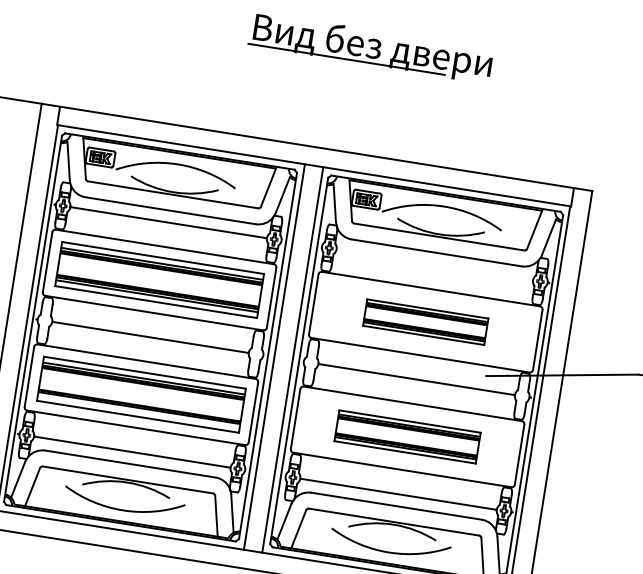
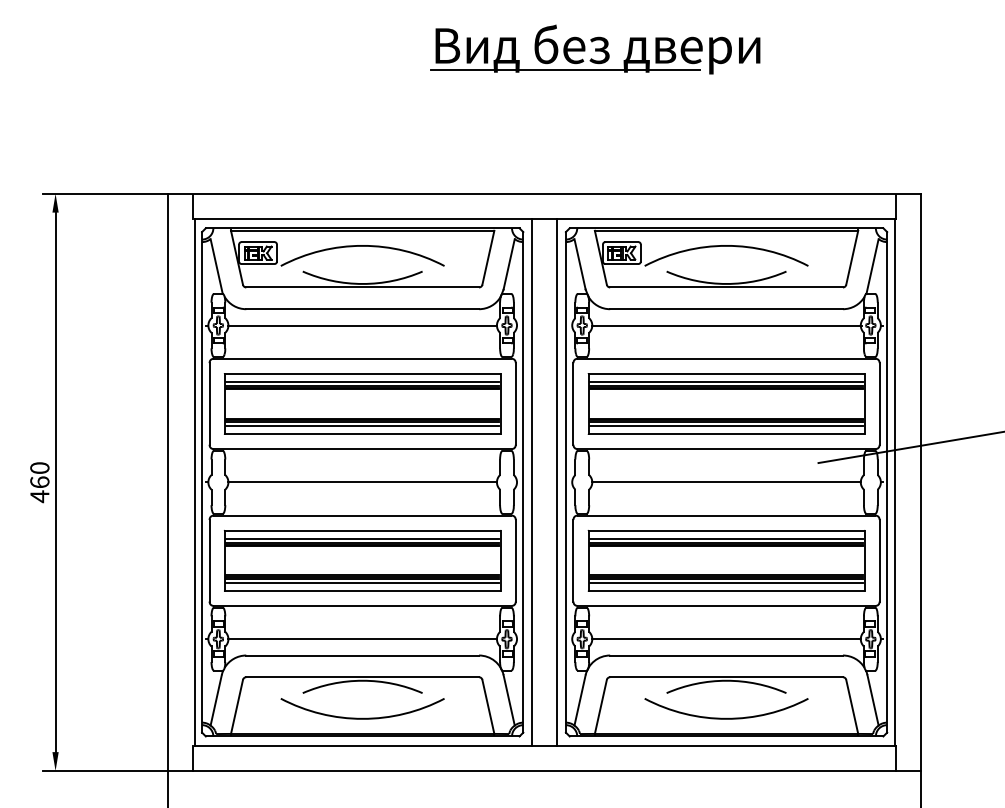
line: (434, 264) -> (726, 325), added
part: (425, 321) -> (726, 403), size x1.67
line: (138, 410) -> (362, 582), added
part: (407, 436) -> (726, 560), size x1.43

